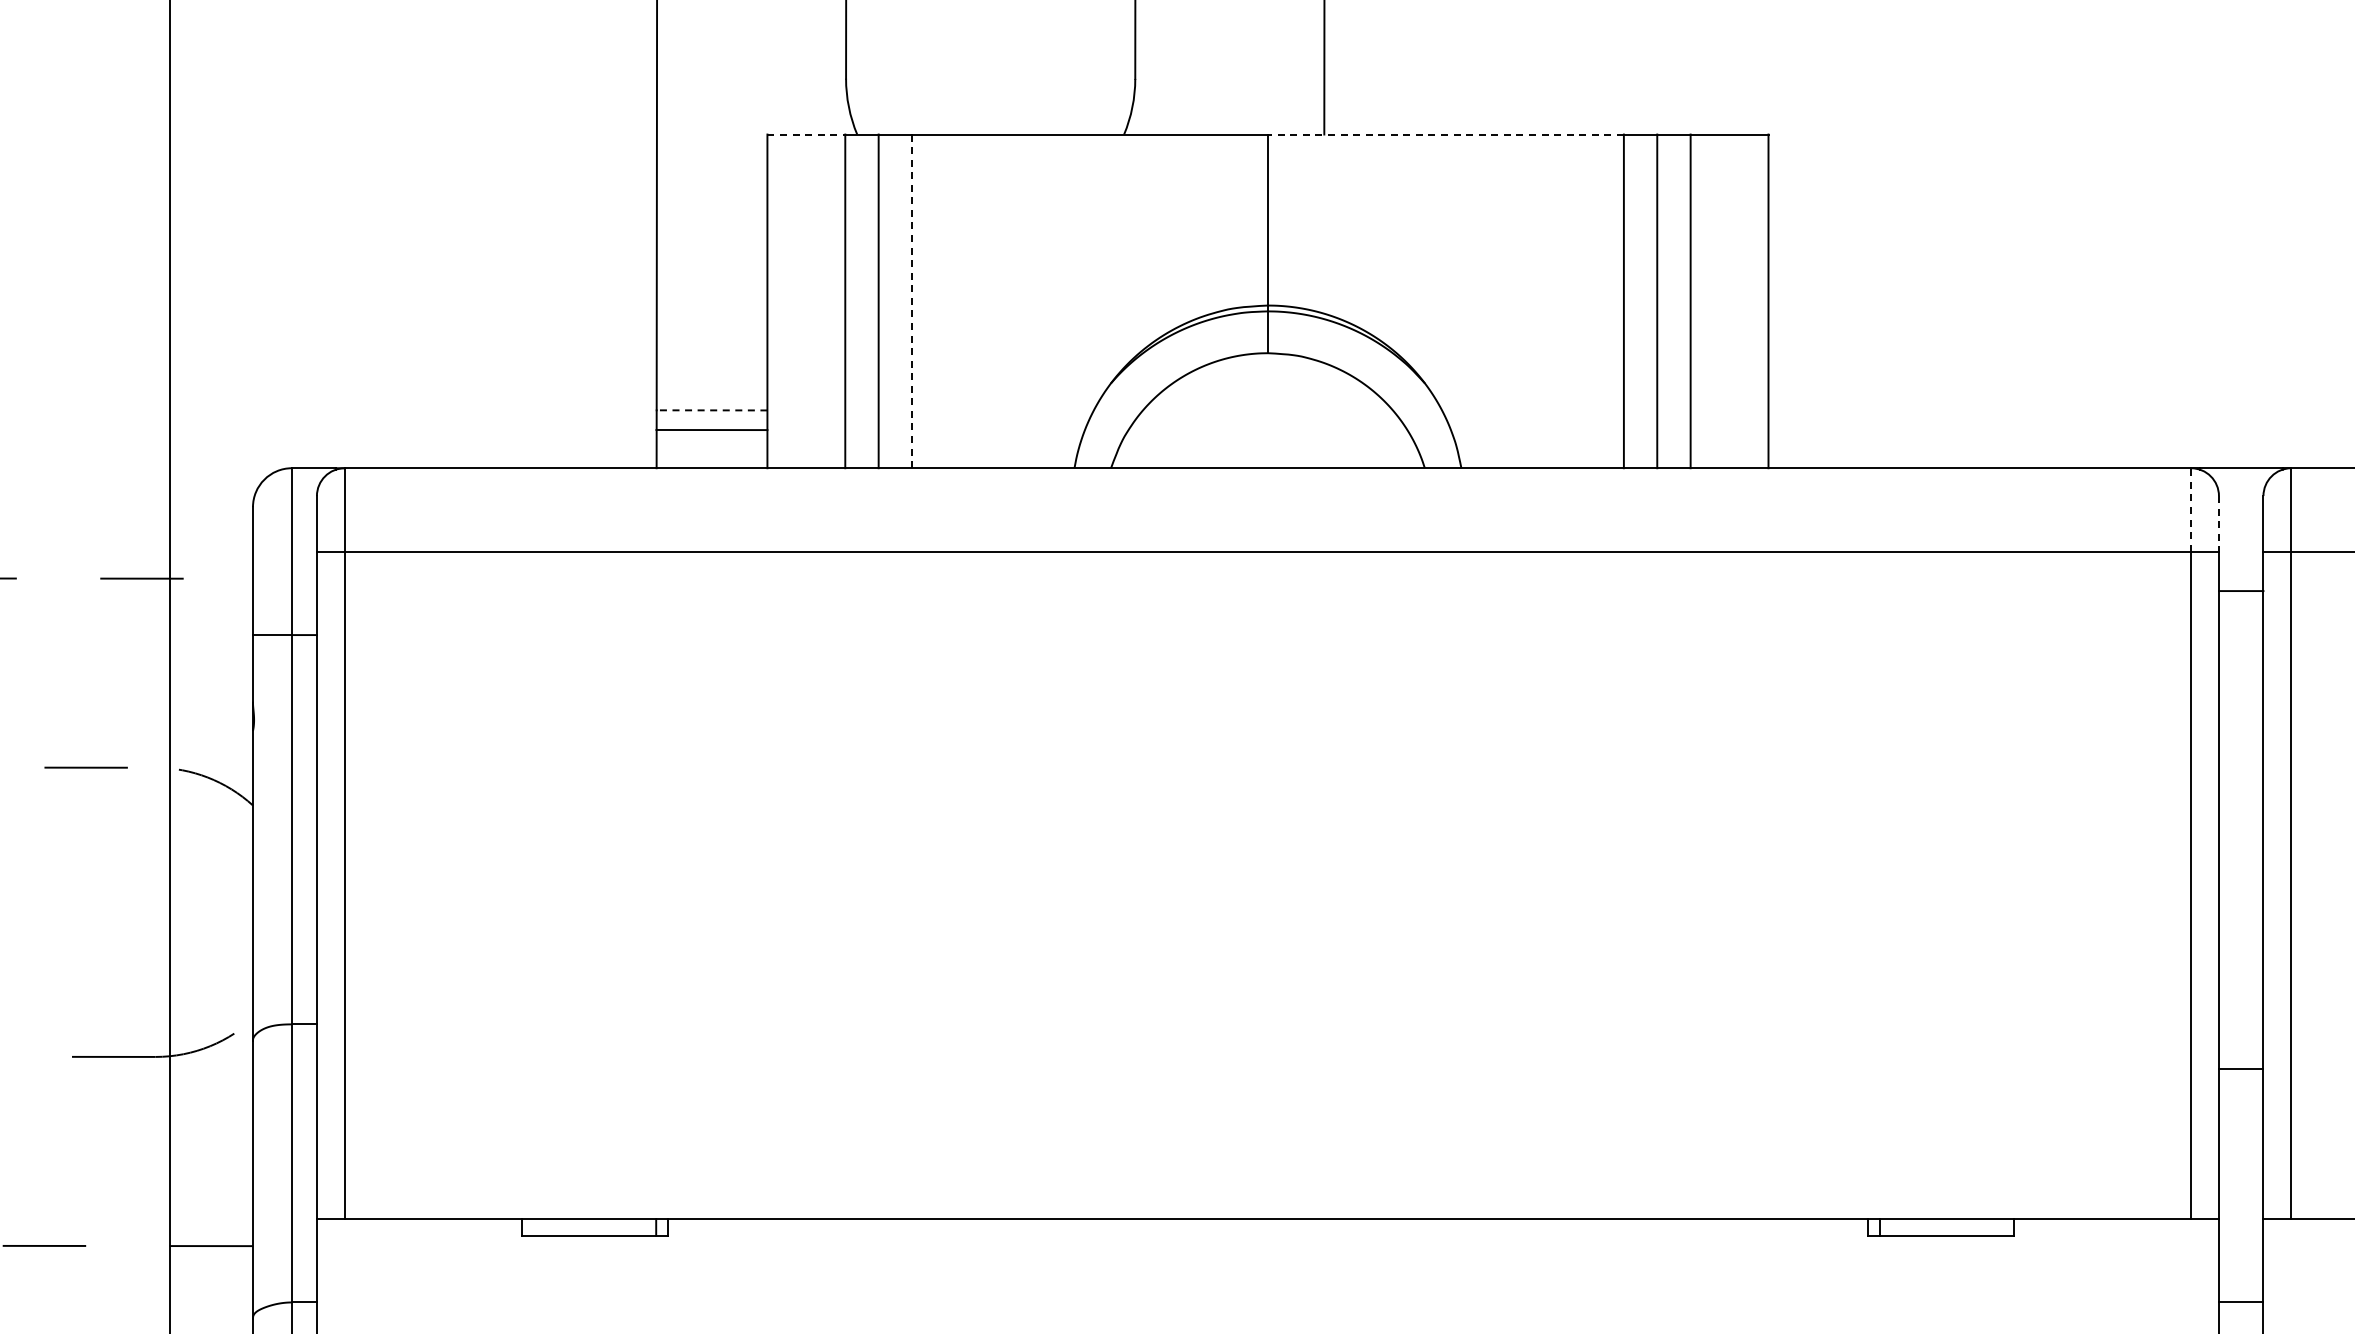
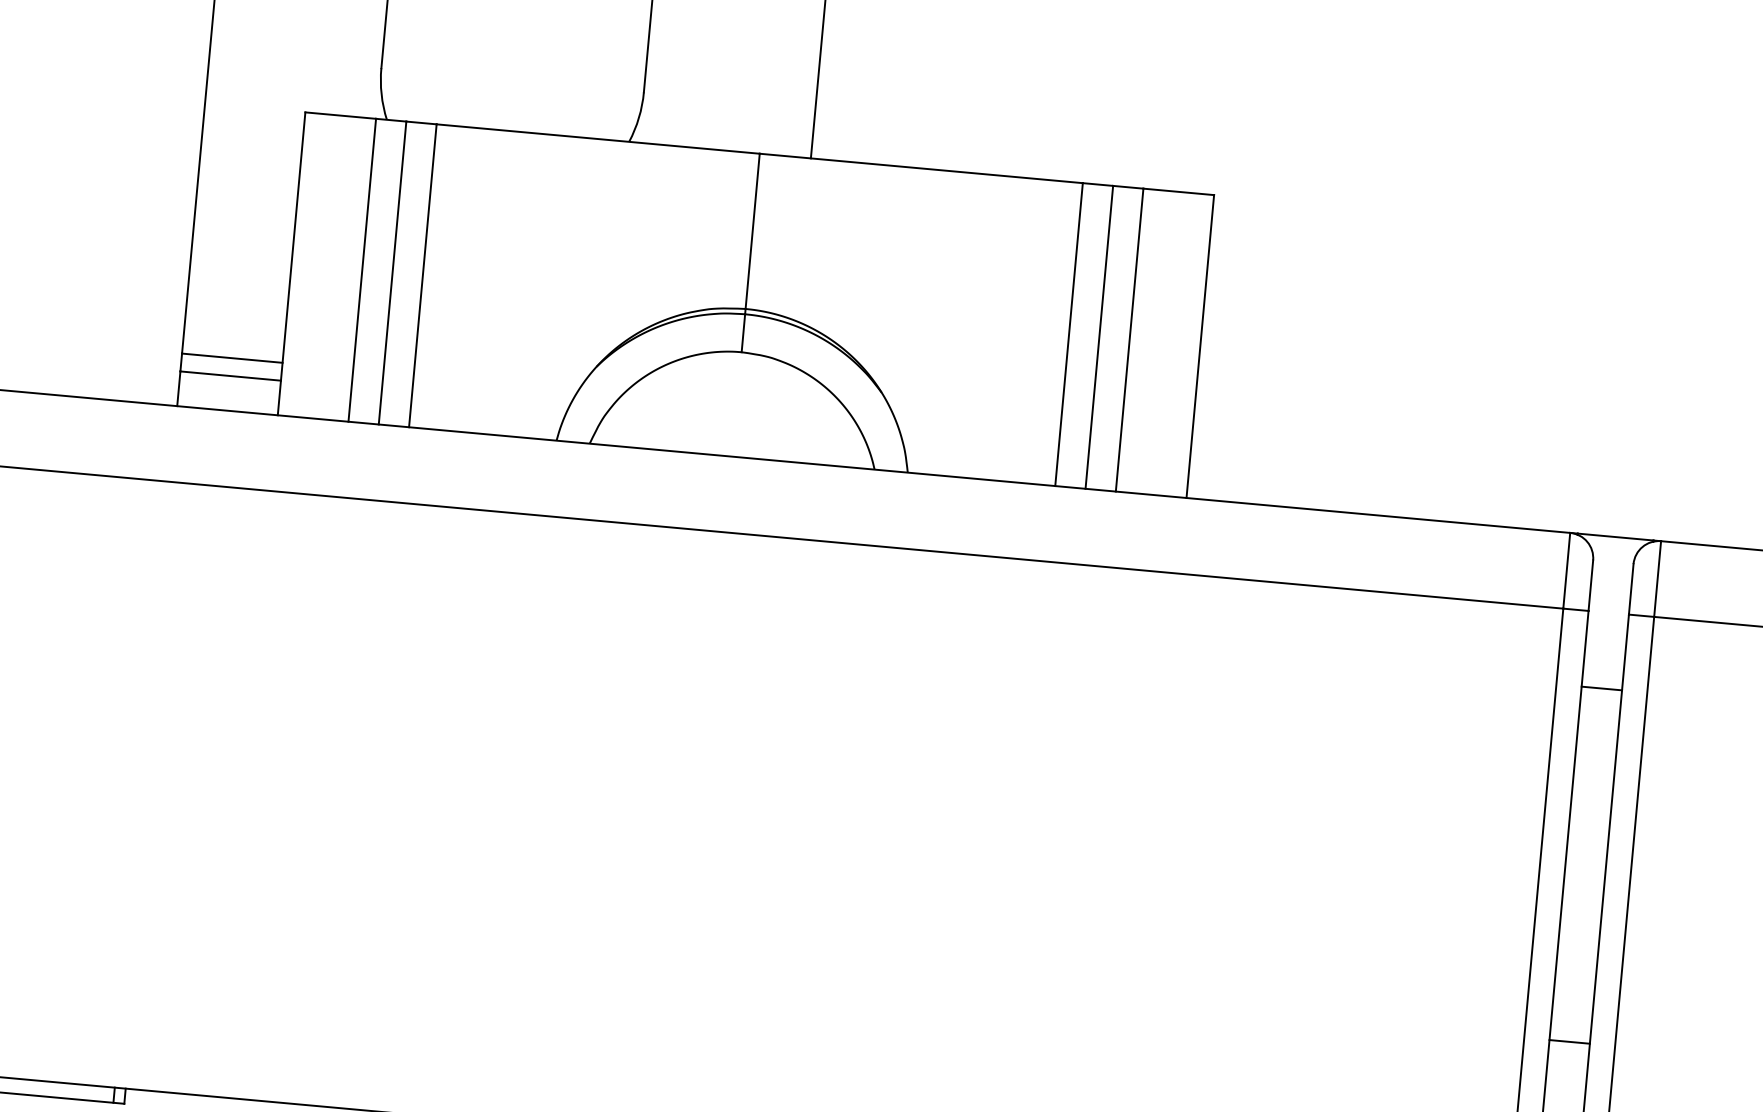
line: (806, 134) -> (340, 115), dashed -> solid
line: (1445, 134) -> (920, 168), dashed -> solid
line: (912, 301) -> (423, 275), dashed -> solid
line: (711, 410) -> (231, 358), dashed -> solid
line: (2191, 509) -> (1567, 570), dashed -> solid
line: (2218, 523) -> (1590, 585), dashed -> solid
line: (2240, 591) -> (1601, 688), moved
line: (2240, 1069) -> (1569, 1041), moved

